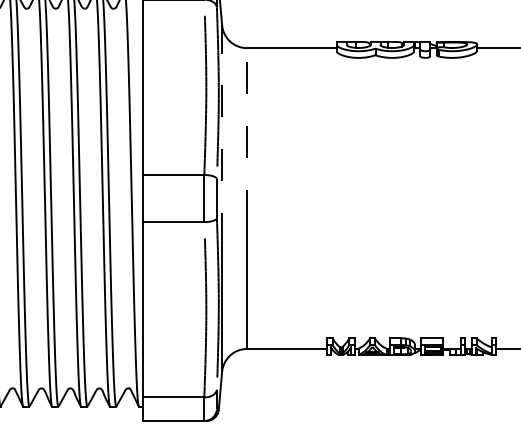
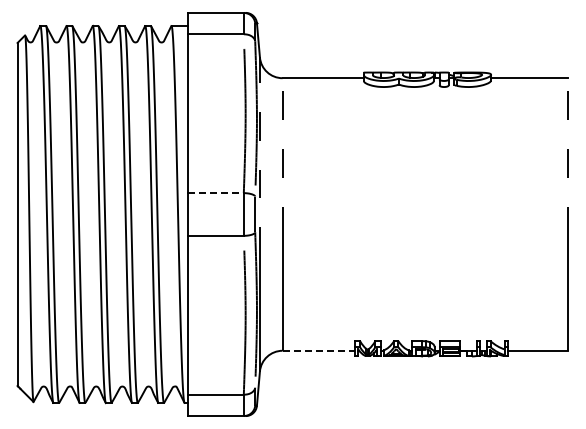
line: (173, 175) -> (215, 193), solid -> dashed
line: (287, 348) -> (319, 350), solid -> dashed

